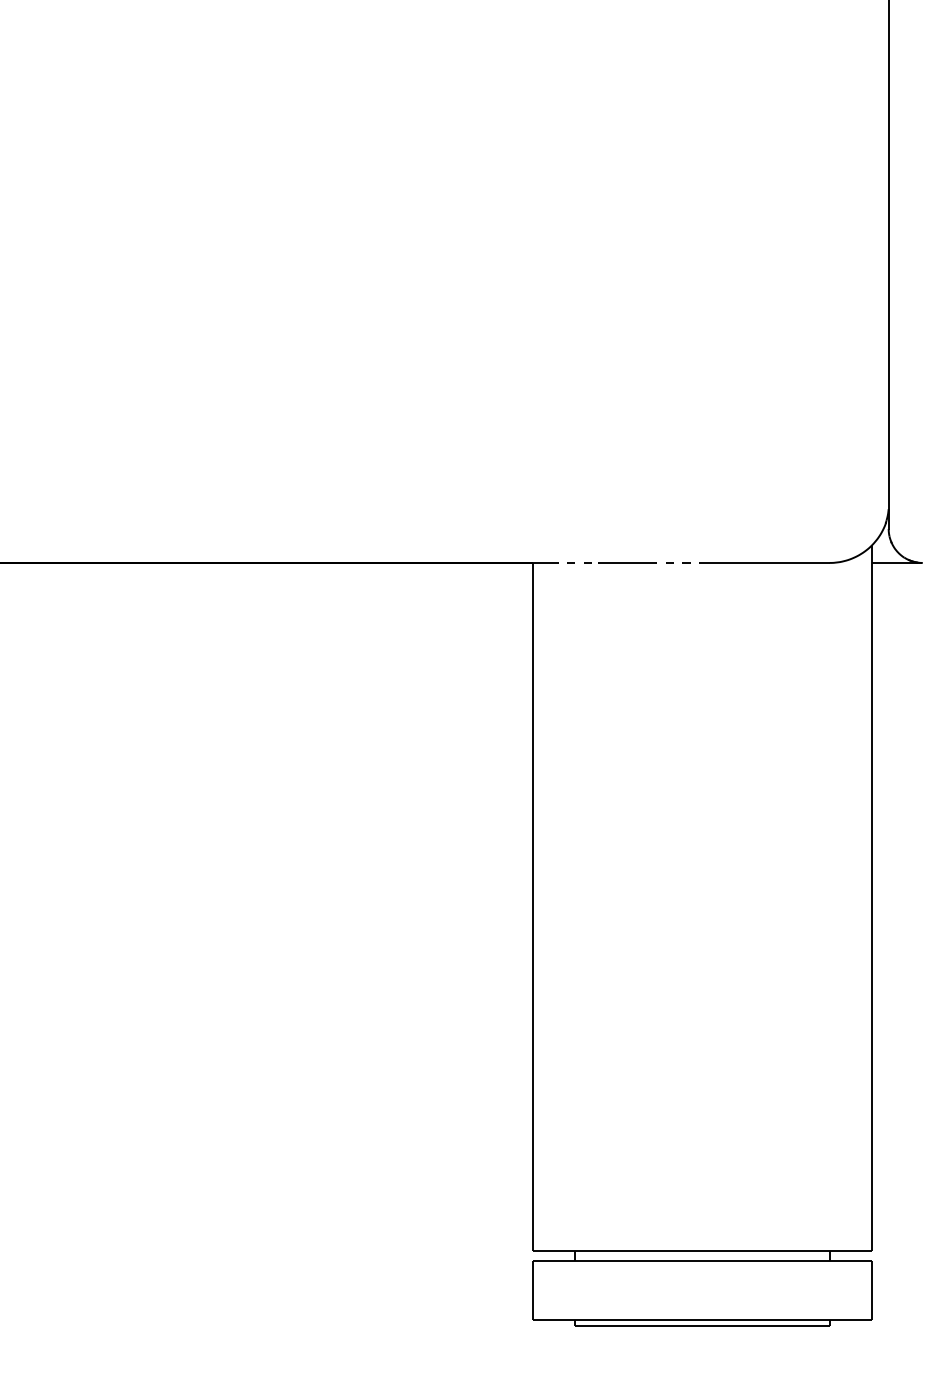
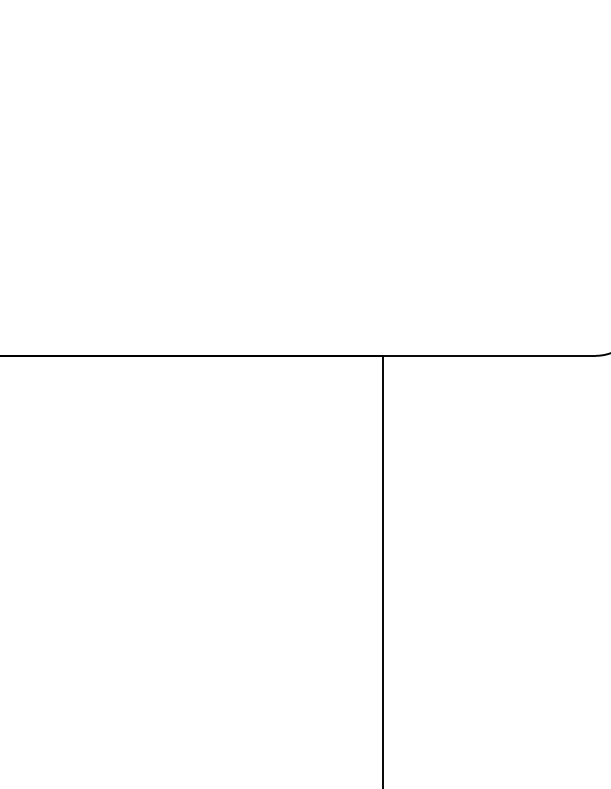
line: (574, 562) -> (412, 355), dashed -> solid
line: (678, 562) -> (487, 355), dashed -> solid

